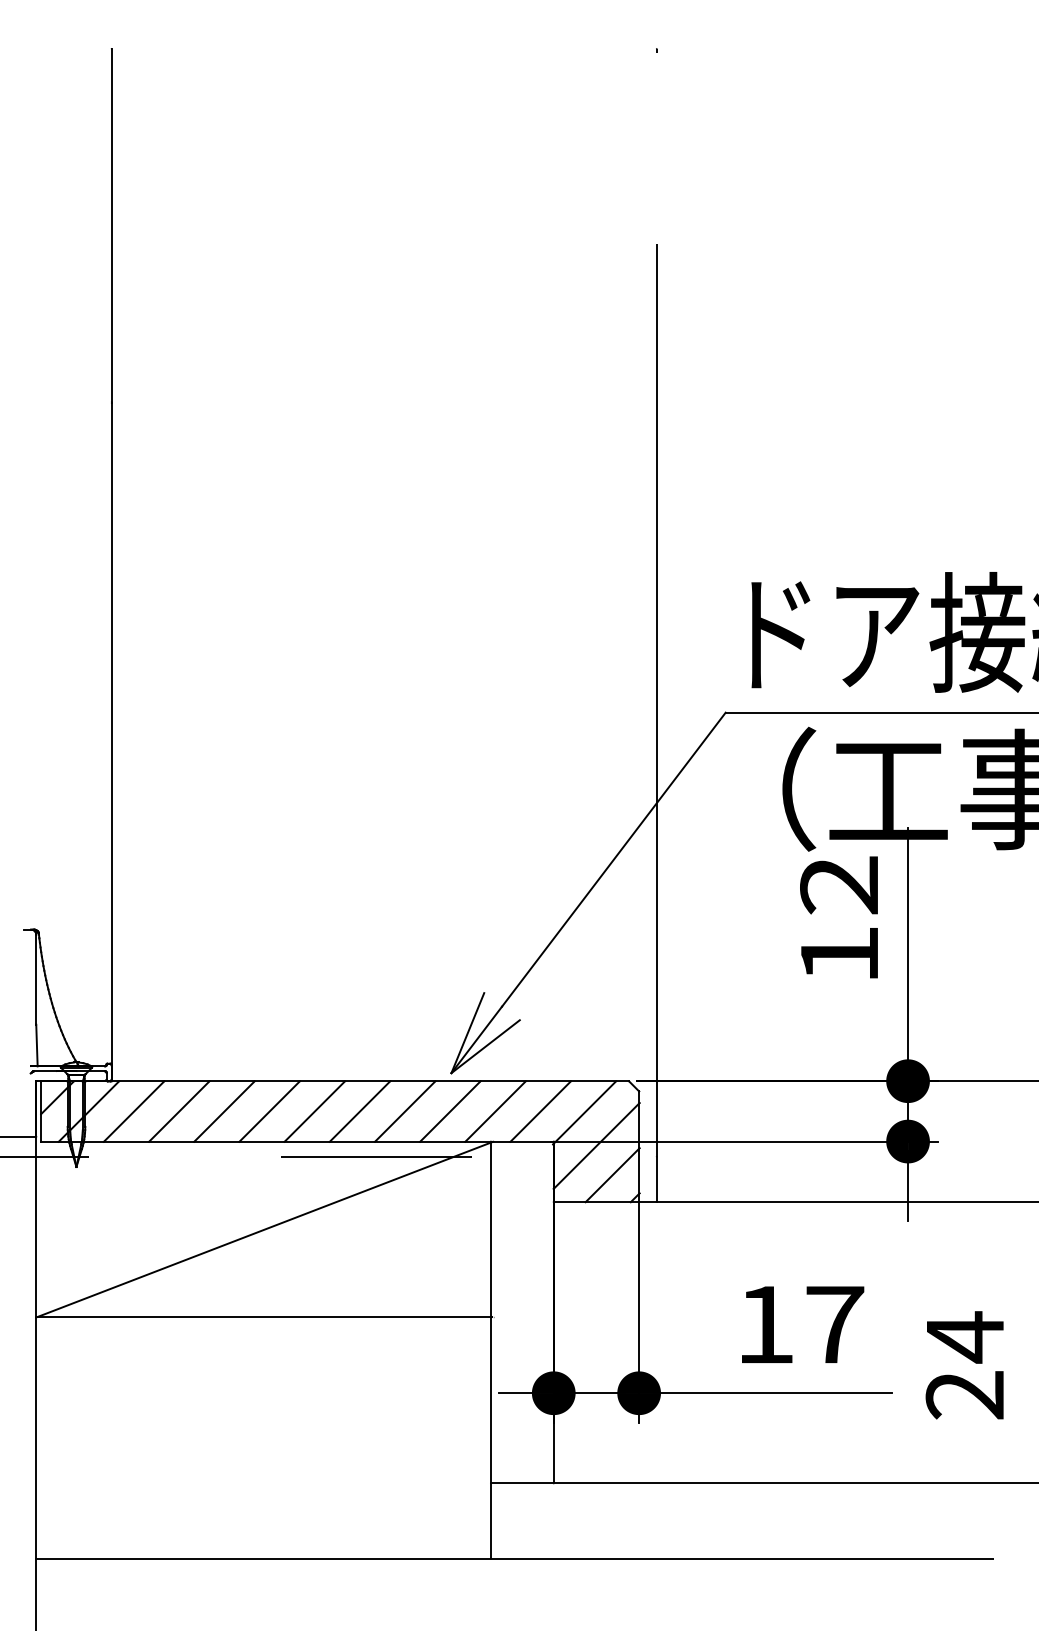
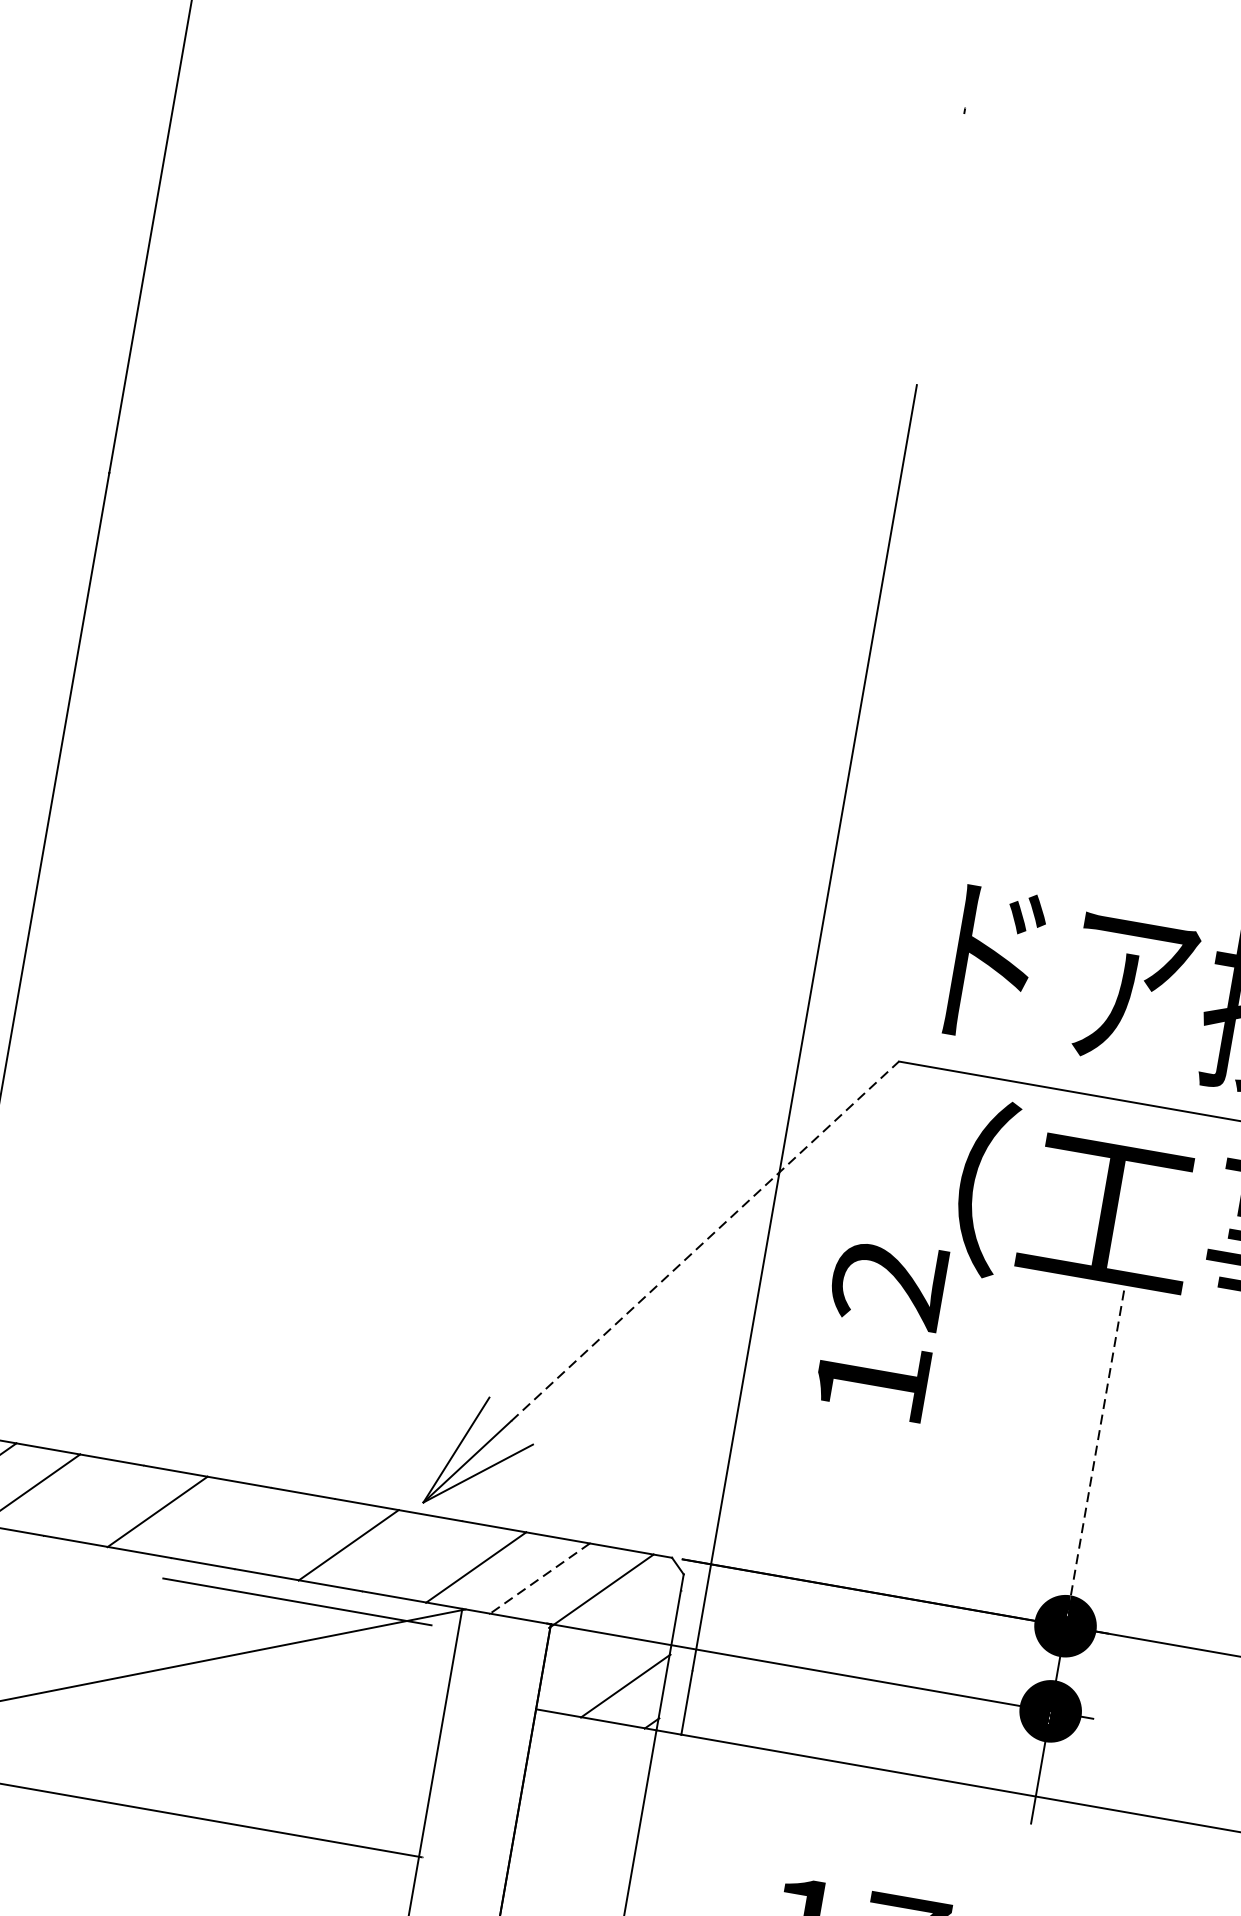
line: (613, 859) -> (704, 1241), solid -> dashed
text: (838, 917) -> (879, 1328), moved
line: (908, 954) -> (1097, 1447), solid -> dashed
line: (224, 1111) -> (93, 1500), removed
line: (314, 1111) -> (220, 1522), removed
line: (359, 1111) -> (284, 1533), removed
line: (450, 1111) -> (412, 1556), removed
line: (540, 1111) -> (539, 1578), solid -> dashed
line: (596, 1145) -> (610, 1640), removed

